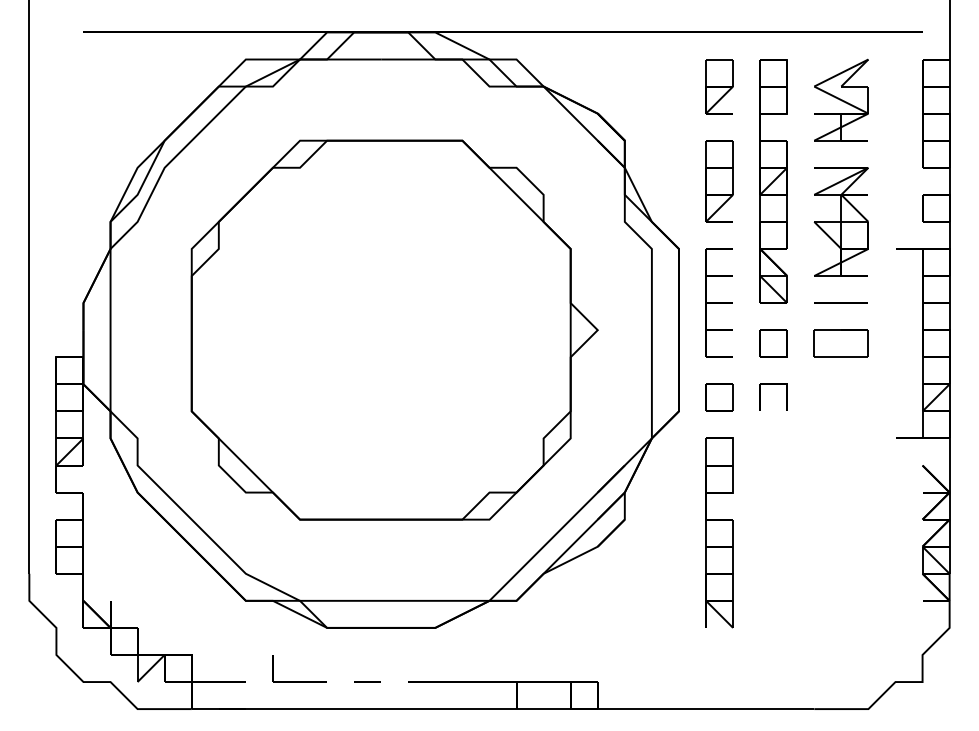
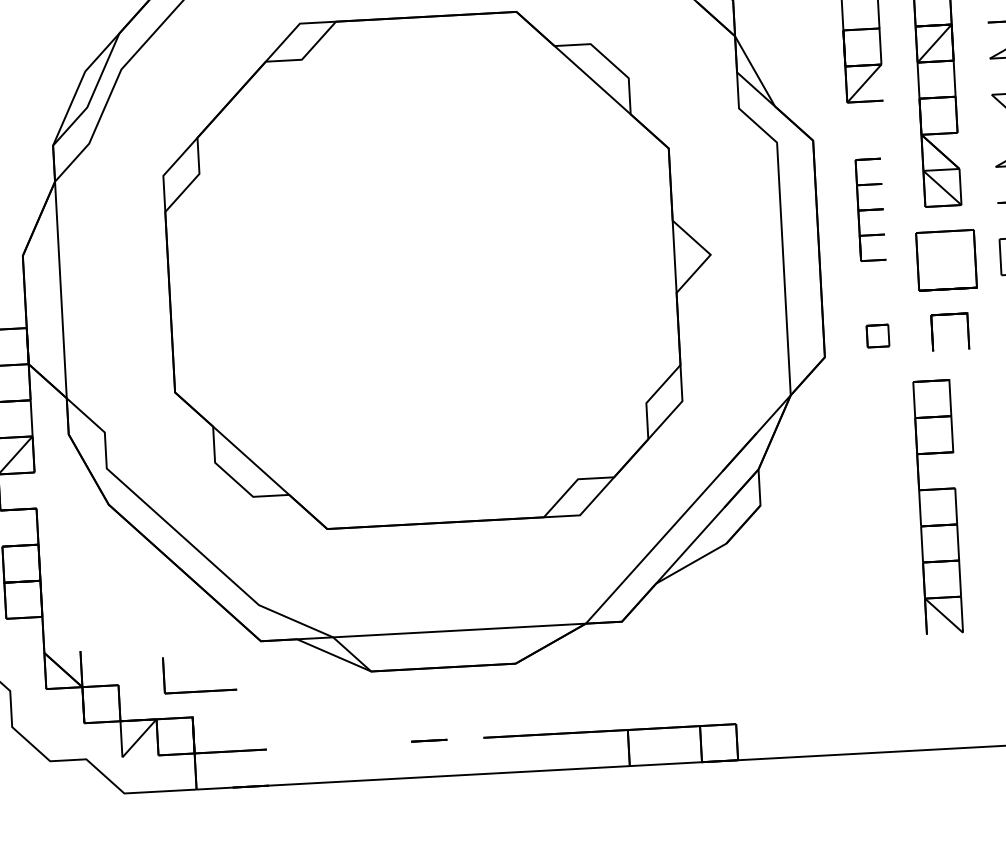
part: (718, 302) -> (869, 209), size x0.7
part: (773, 343) -> (946, 259), size x1.6
part: (719, 397) -> (877, 335), size x0.6
part: (719, 532) -> (938, 506), moved
part: (299, 681) -> (200, 690), moved

